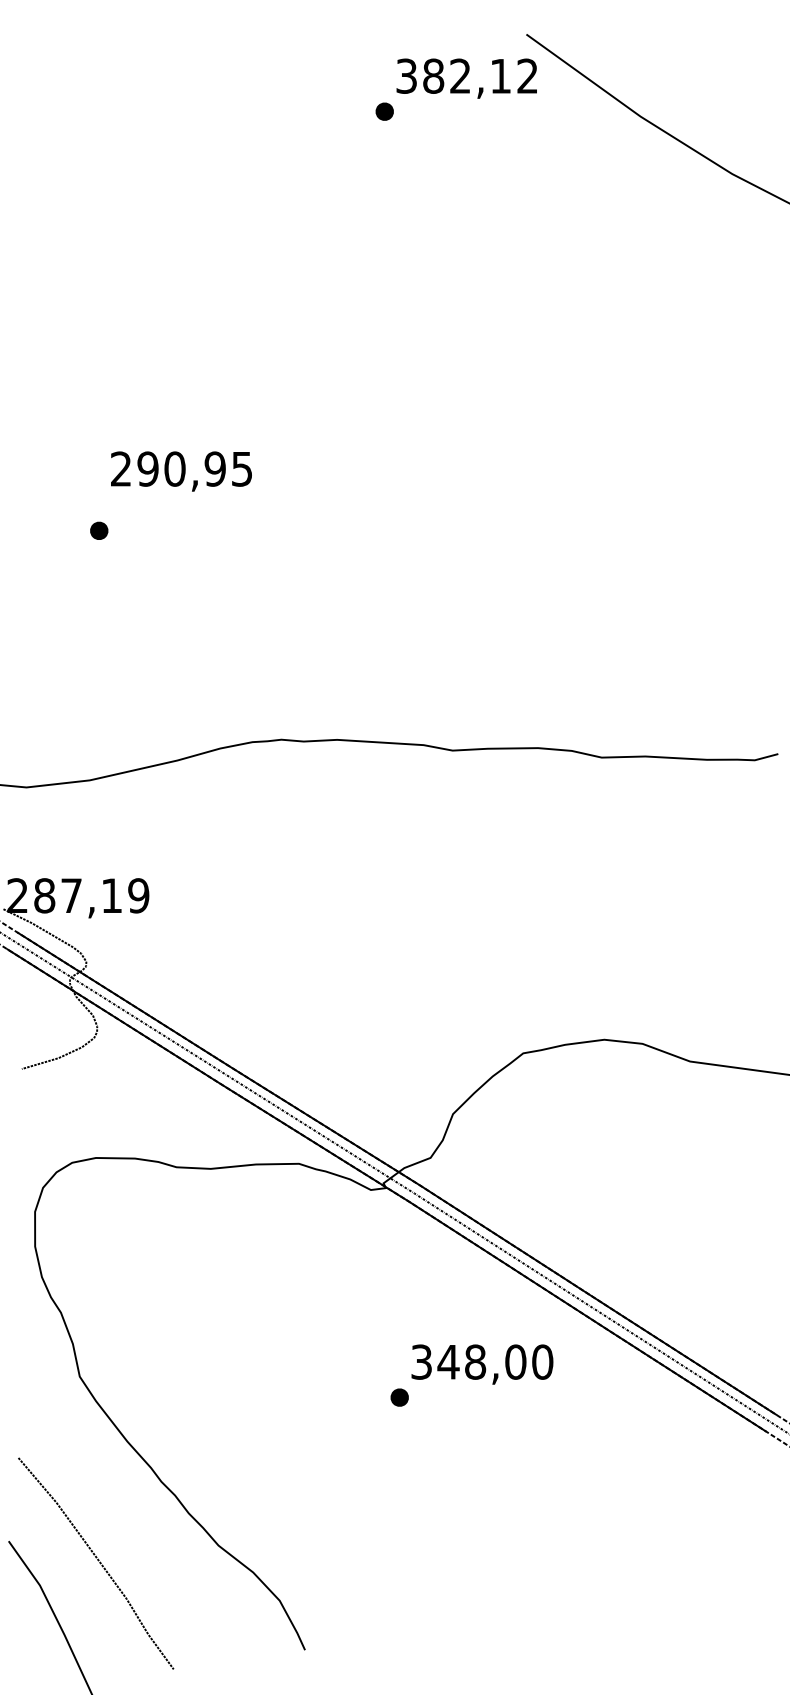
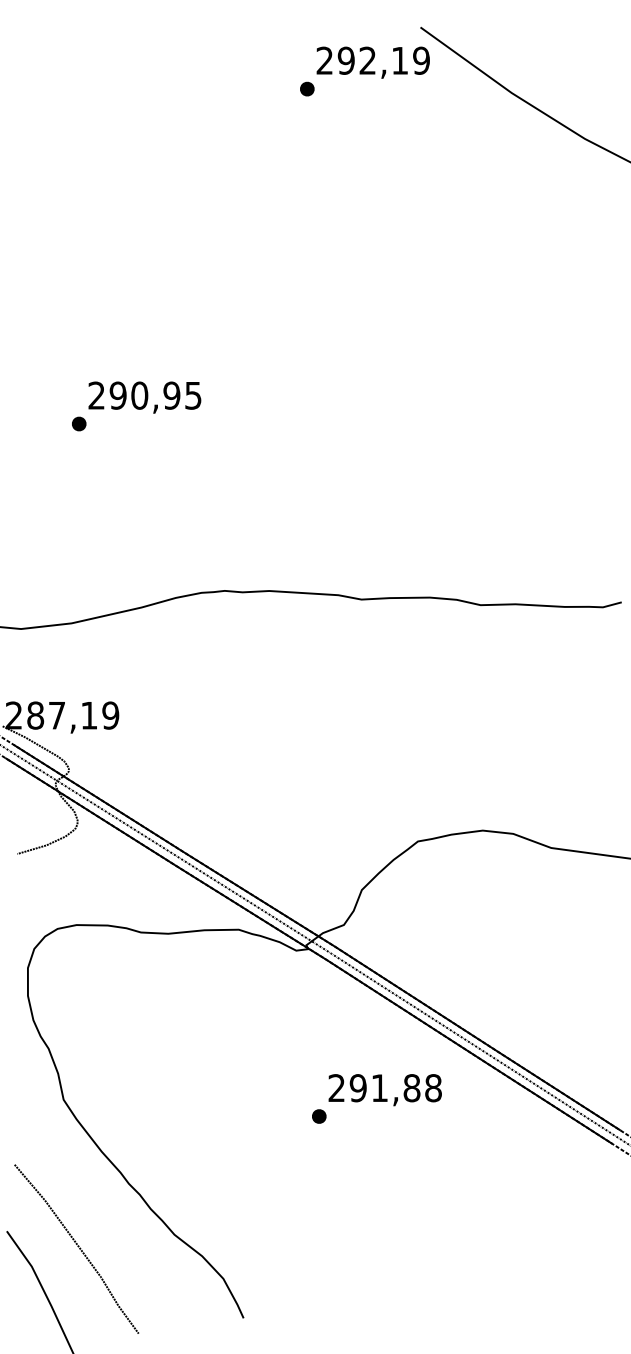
text: (466, 75) -> (372, 60), 382,12 -> 292,19
text: (180, 471) -> (144, 397), moved
text: (481, 1362) -> (384, 1088), 348,00 -> 291,88

